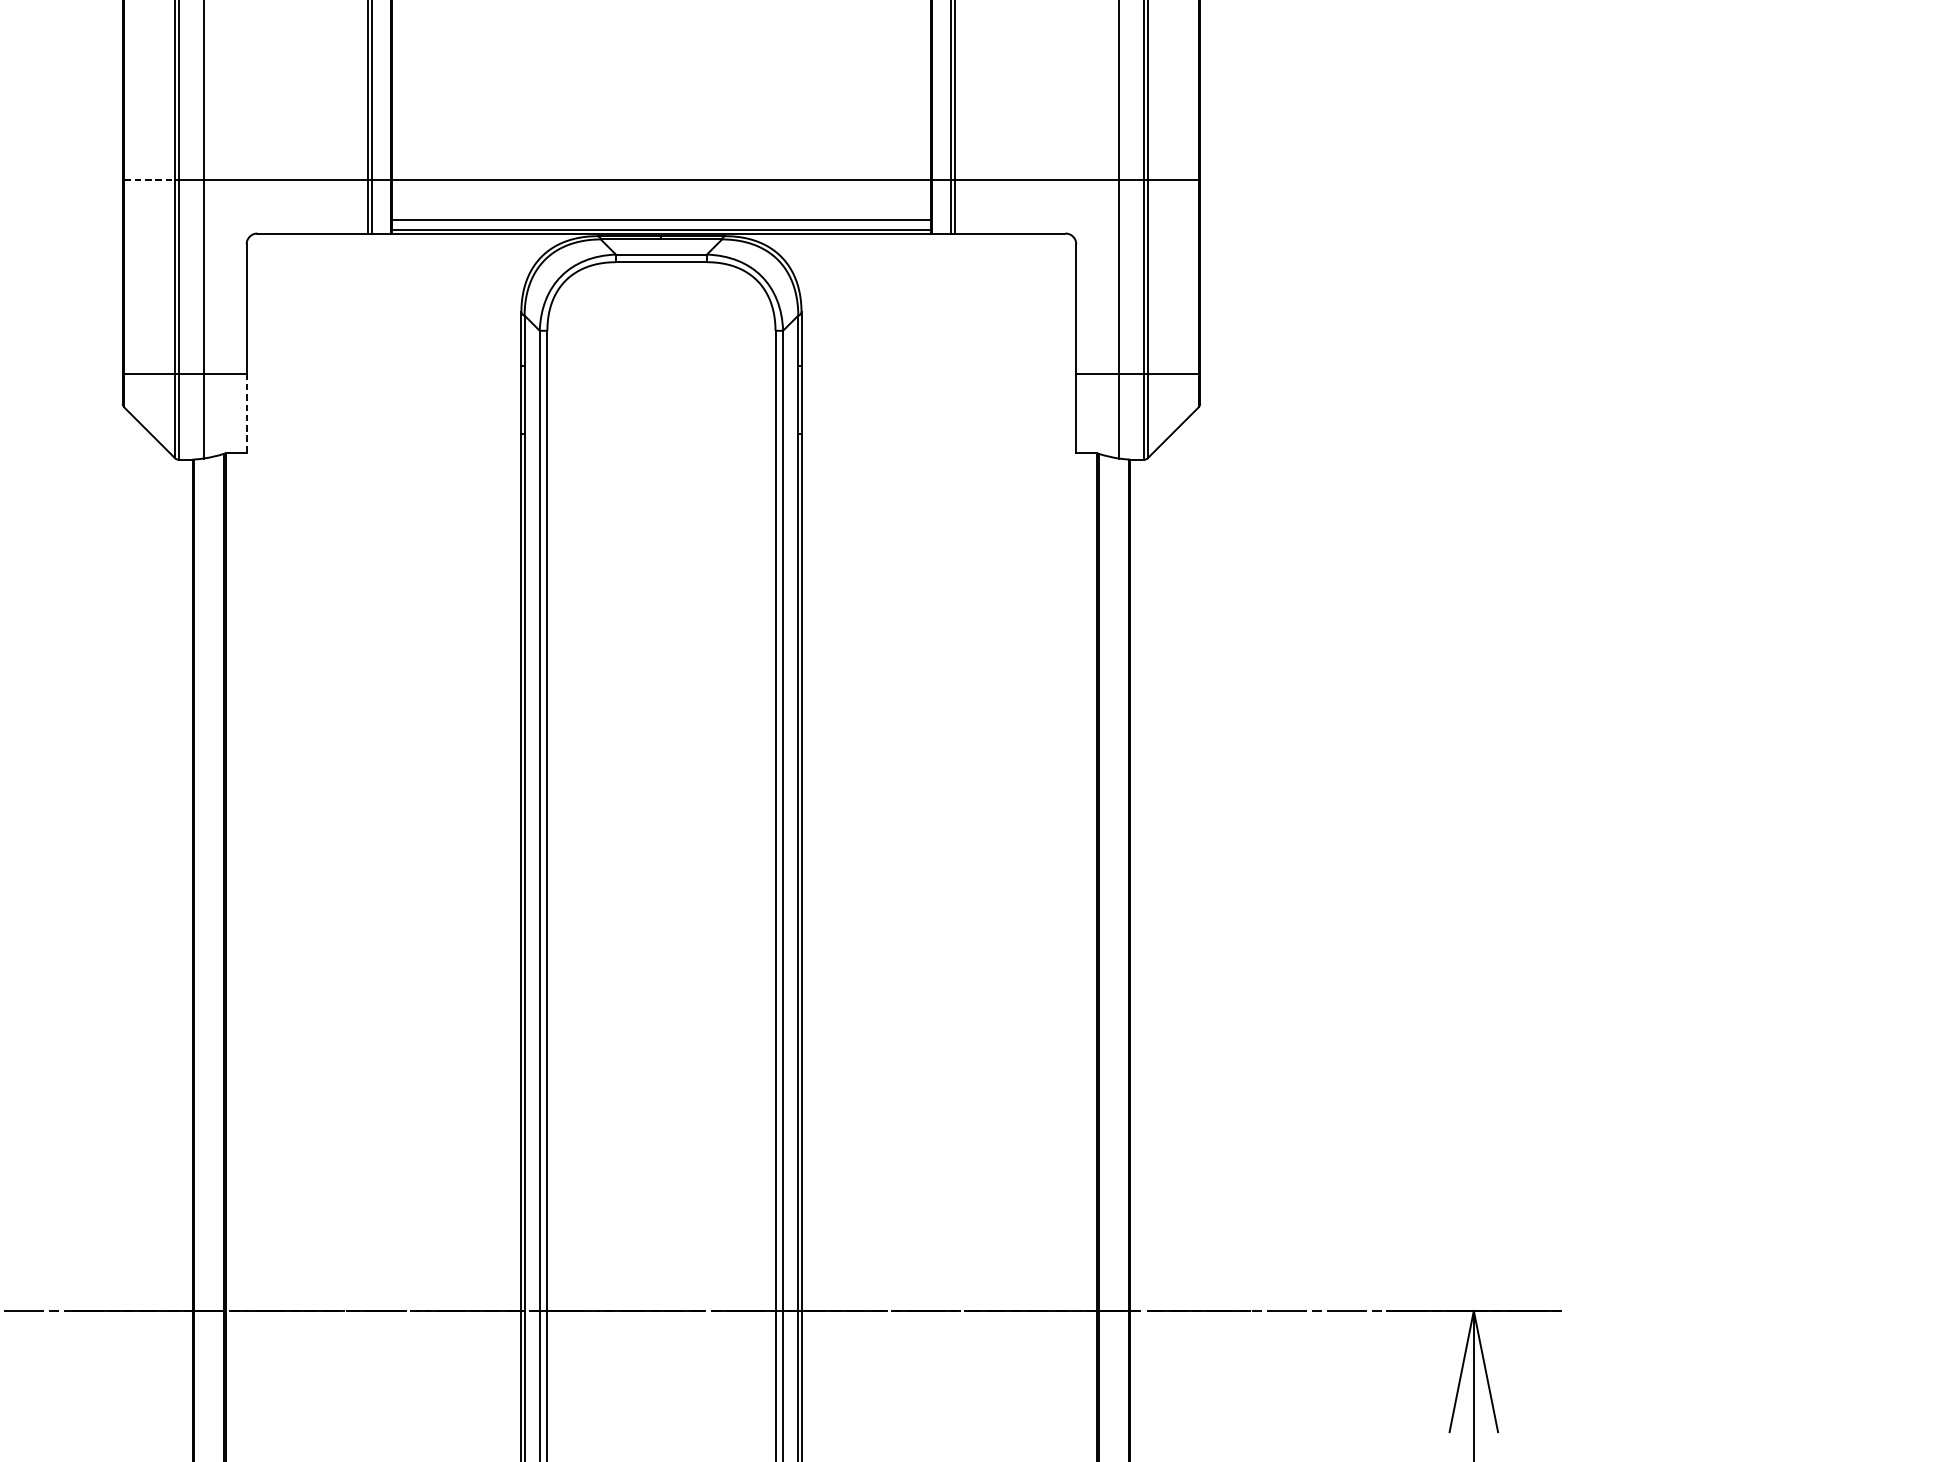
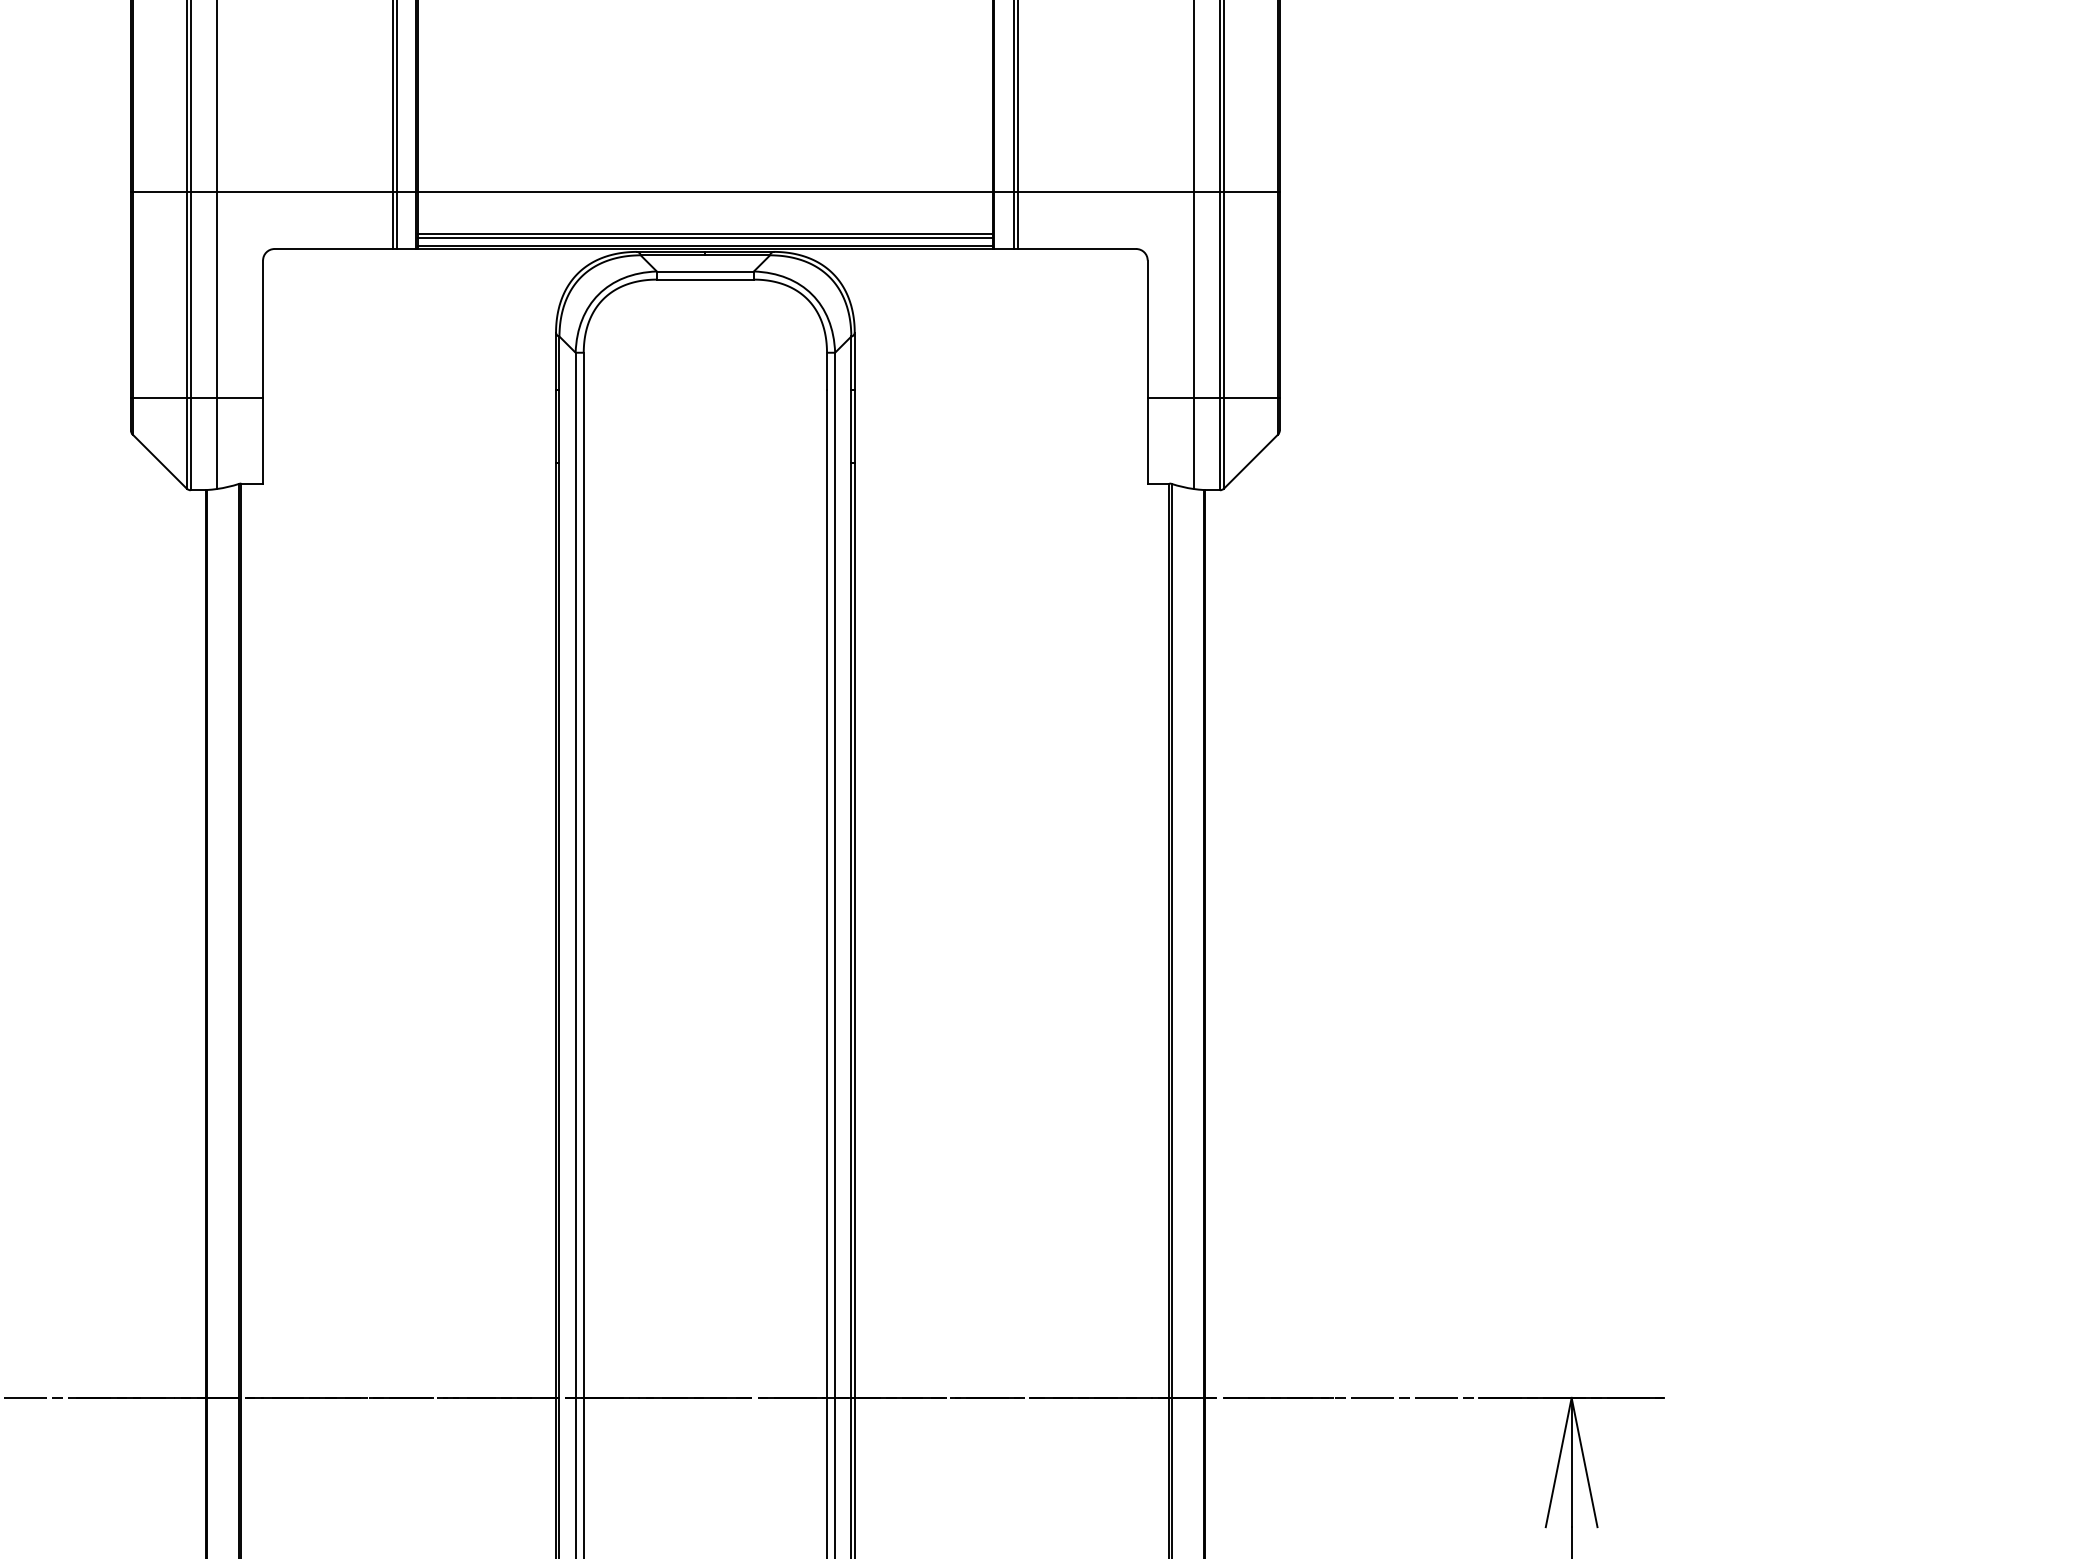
line: (150, 179) -> (160, 191), dashed -> solid
line: (661, 222) -> (705, 237), added
line: (247, 413) -> (263, 440), dashed -> solid

